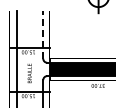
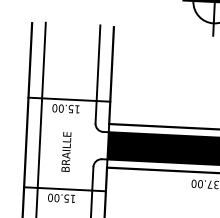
line: (43, 34) -> (98, 73), dashed -> solid

